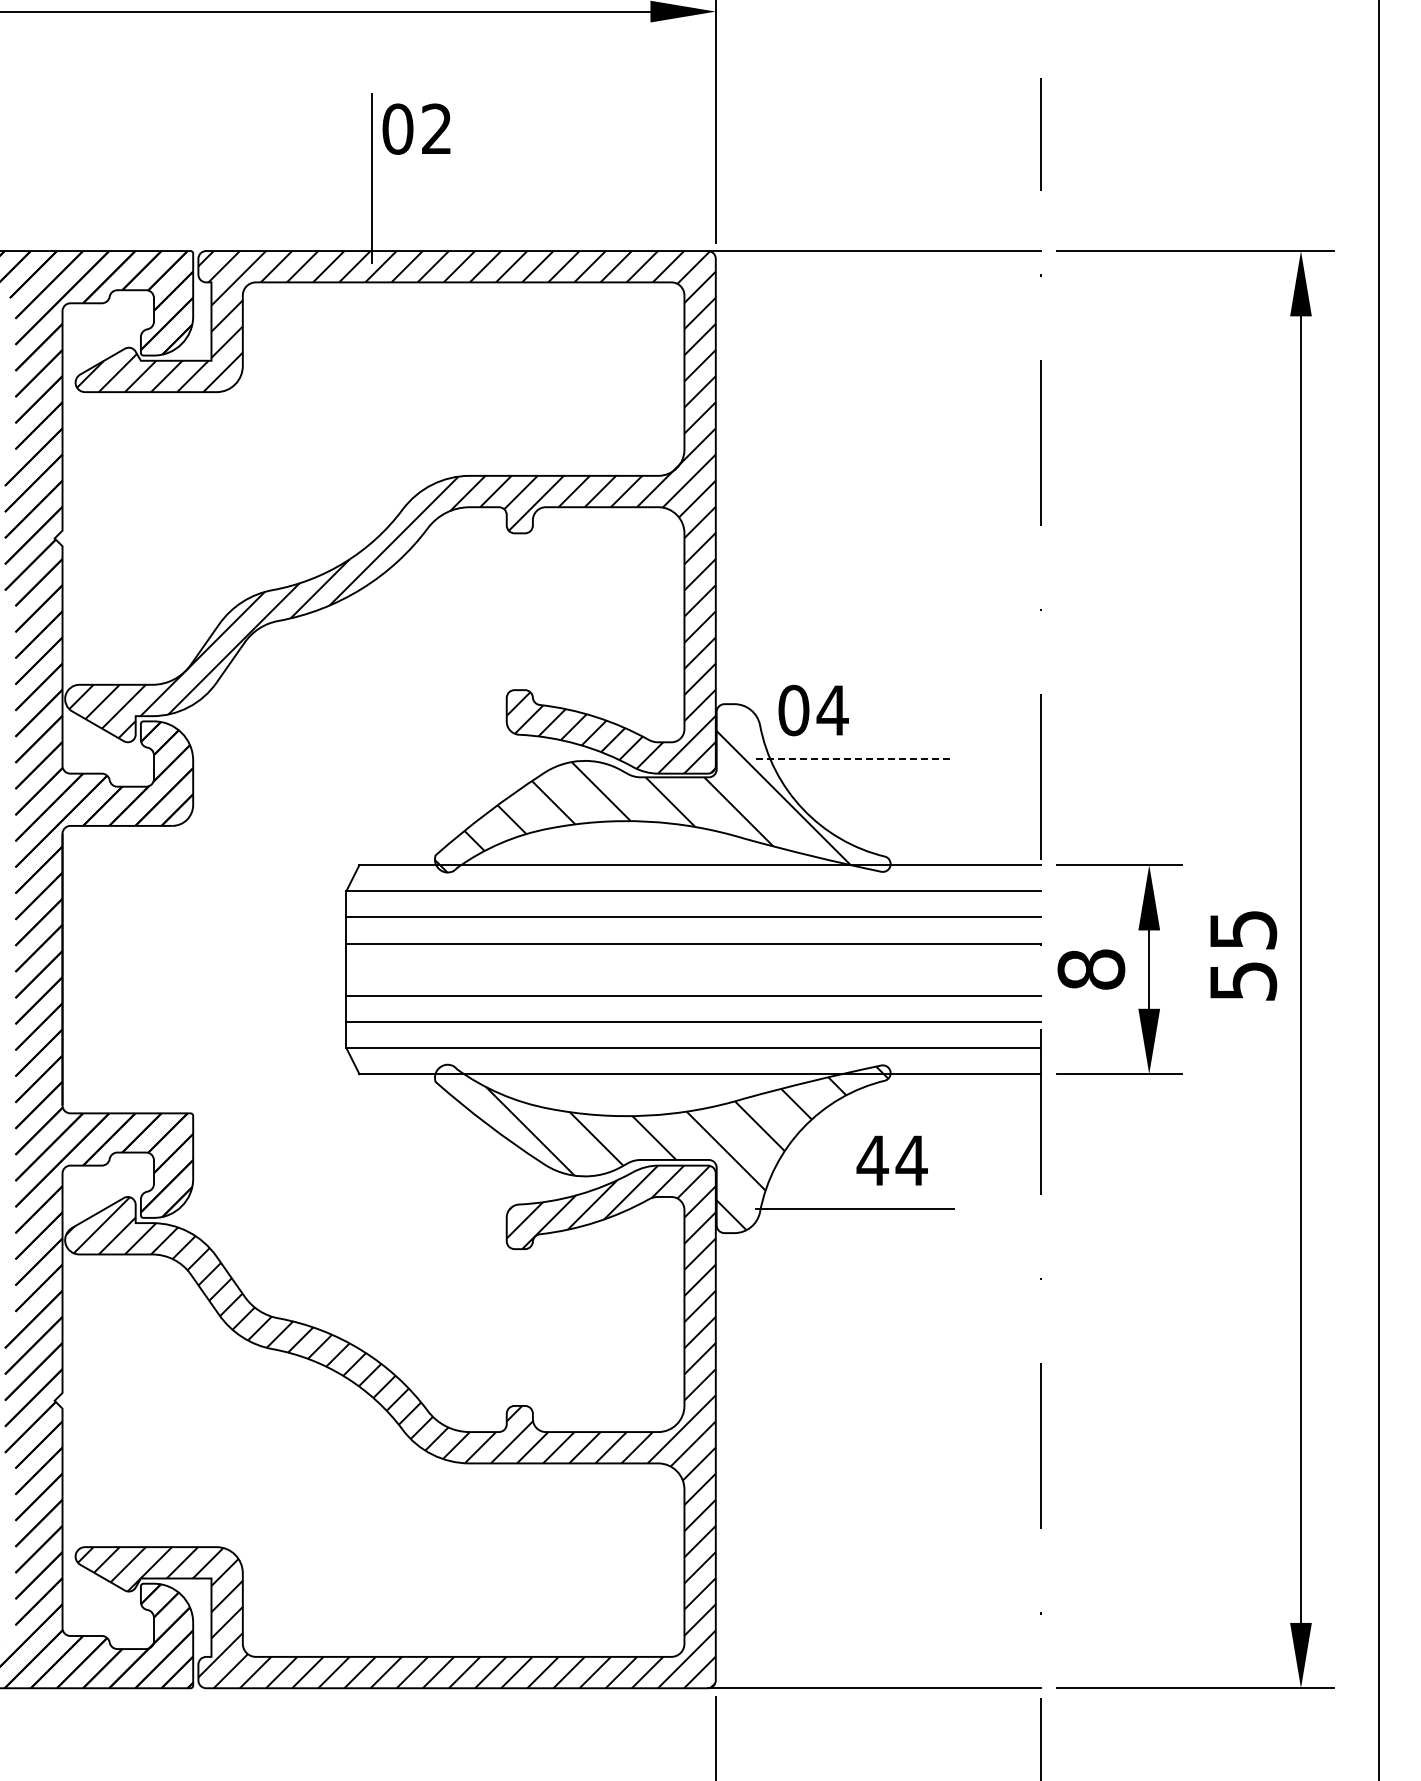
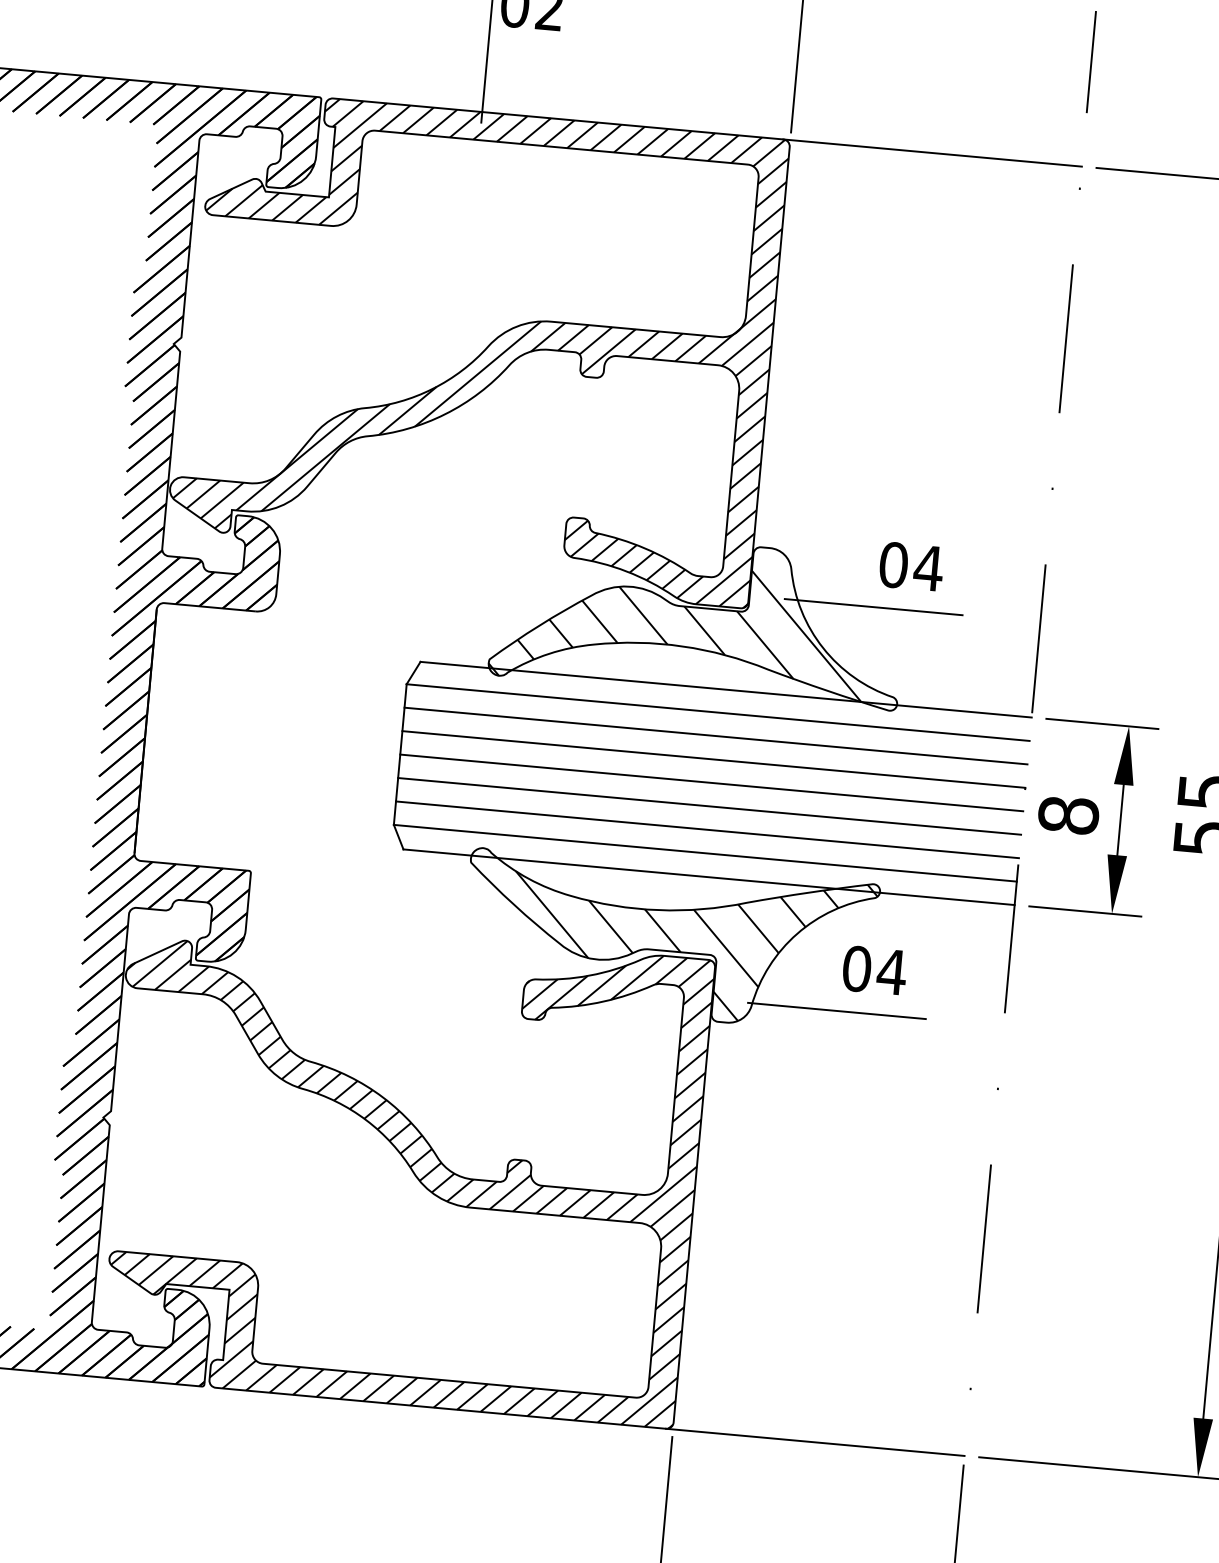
text: (813, 710) -> (911, 566), moved
line: (855, 759) -> (874, 607), dashed -> solid
line: (693, 969) -> (711, 782), added
text: (872, 1160) -> (856, 968), 44 -> 04

